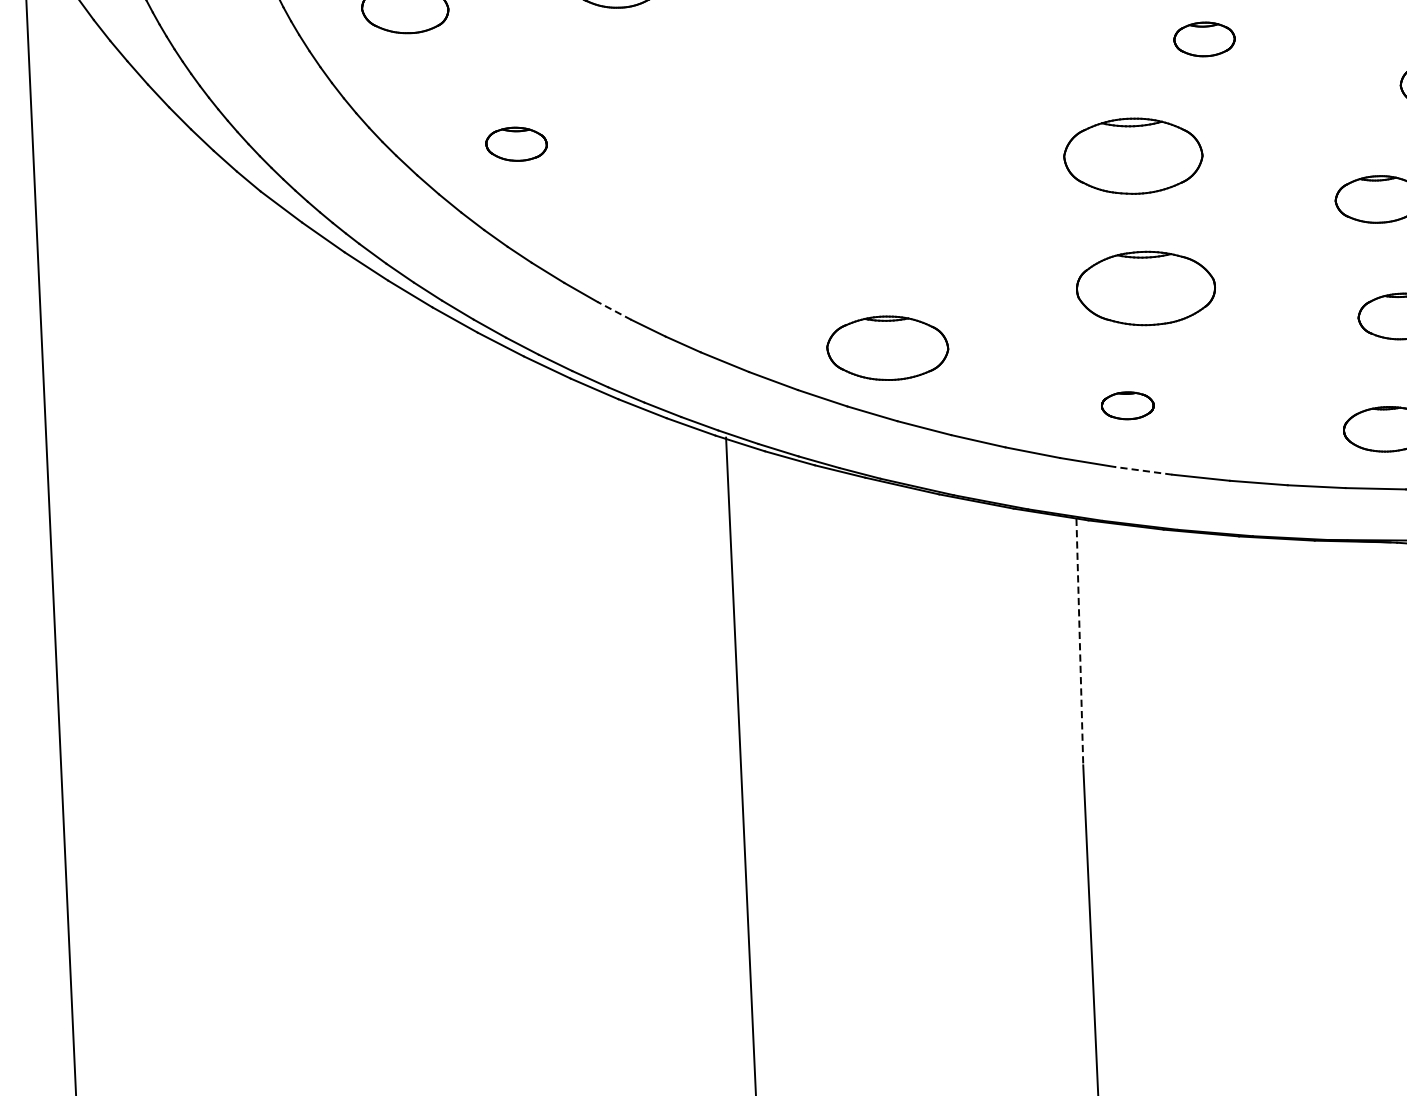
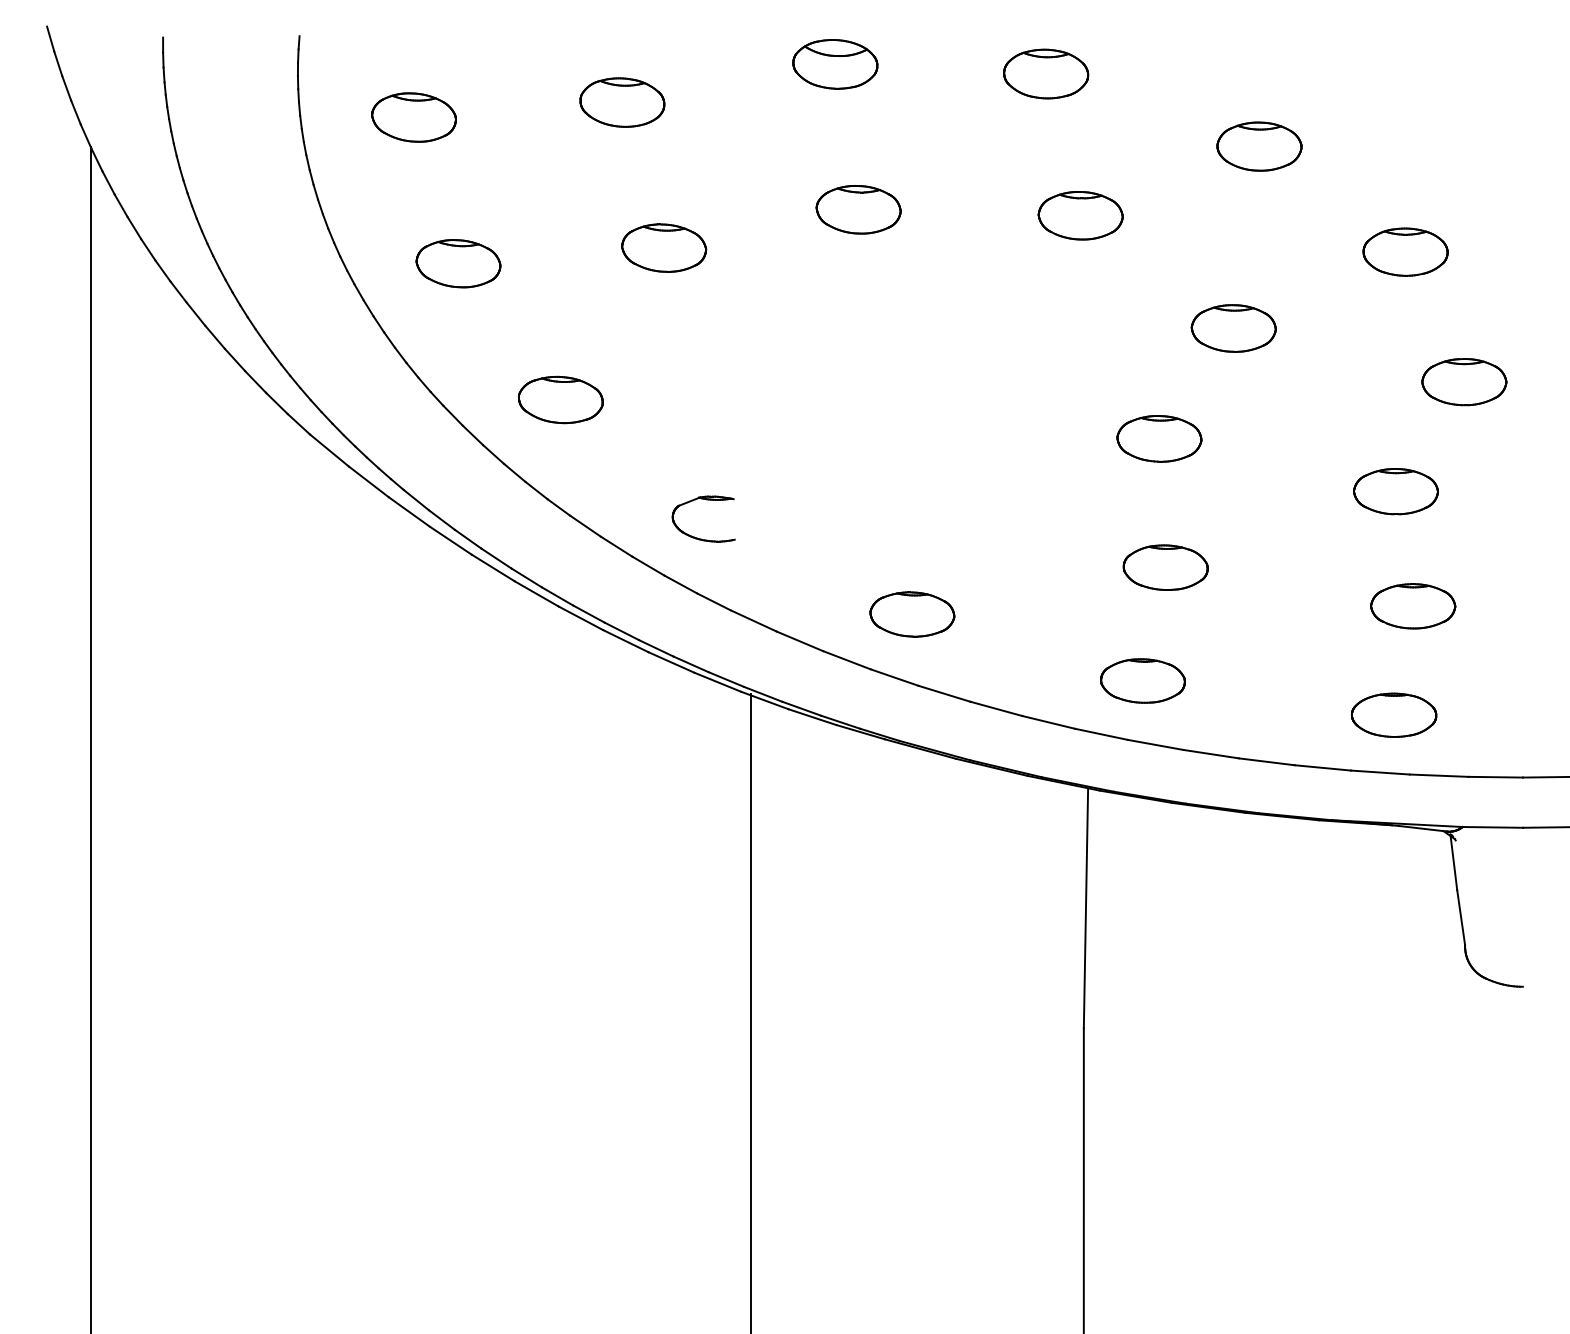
part: (1204, 39) -> (1233, 328), size x1.43
part: (516, 143) -> (560, 399), size x1.43
part: (1133, 155) -> (1159, 438), size x0.62
part: (671, 240) -> (706, 500), added
part: (1145, 288) -> (1165, 567), size x0.62
line: (614, 311) -> (648, 566), dashed -> solid
part: (887, 348) -> (912, 614), size x0.71
part: (1127, 405) -> (1142, 680), size x1.67
line: (1143, 470) -> (1155, 744), dashed -> solid
line: (1079, 642) -> (1085, 908), dashed -> solid

